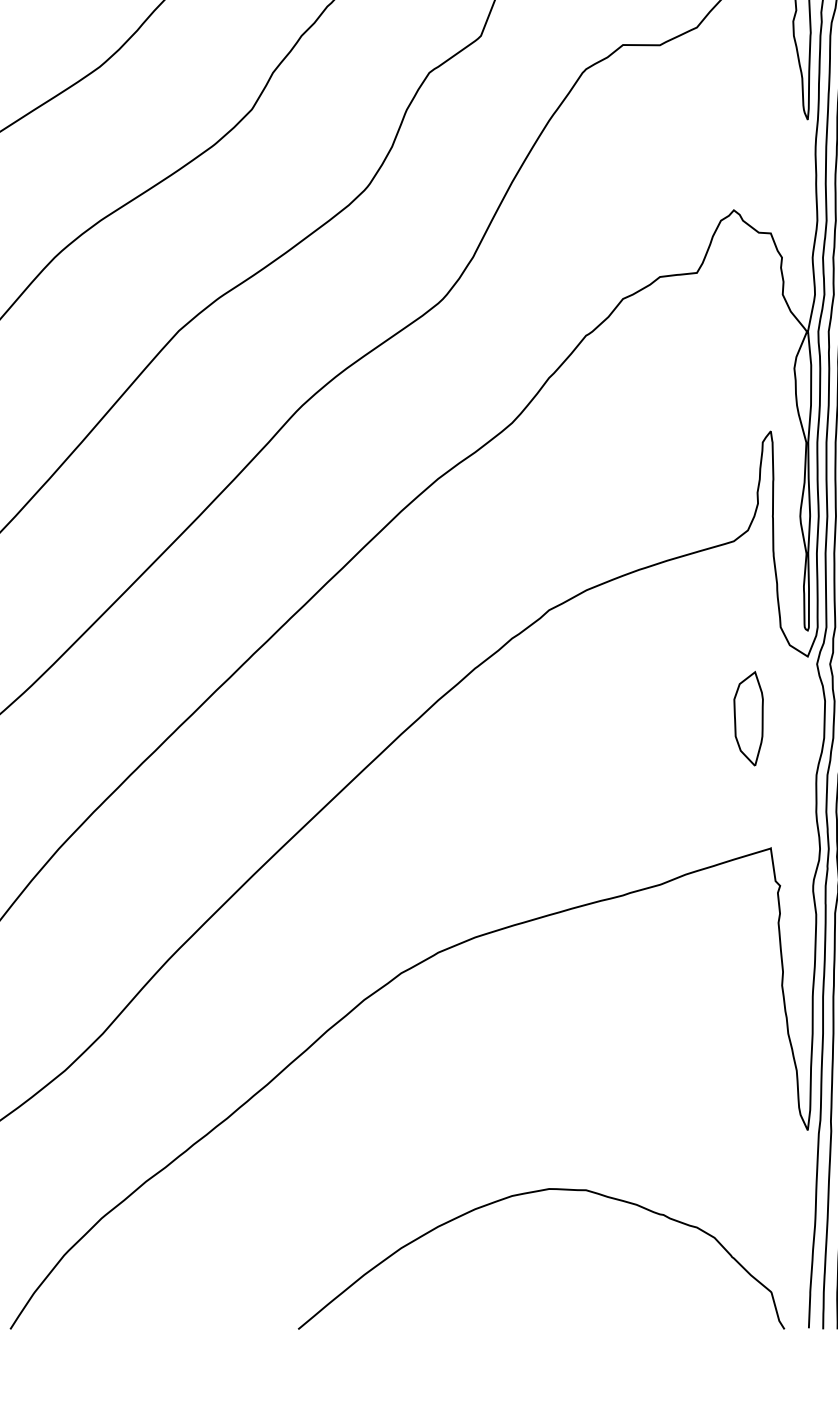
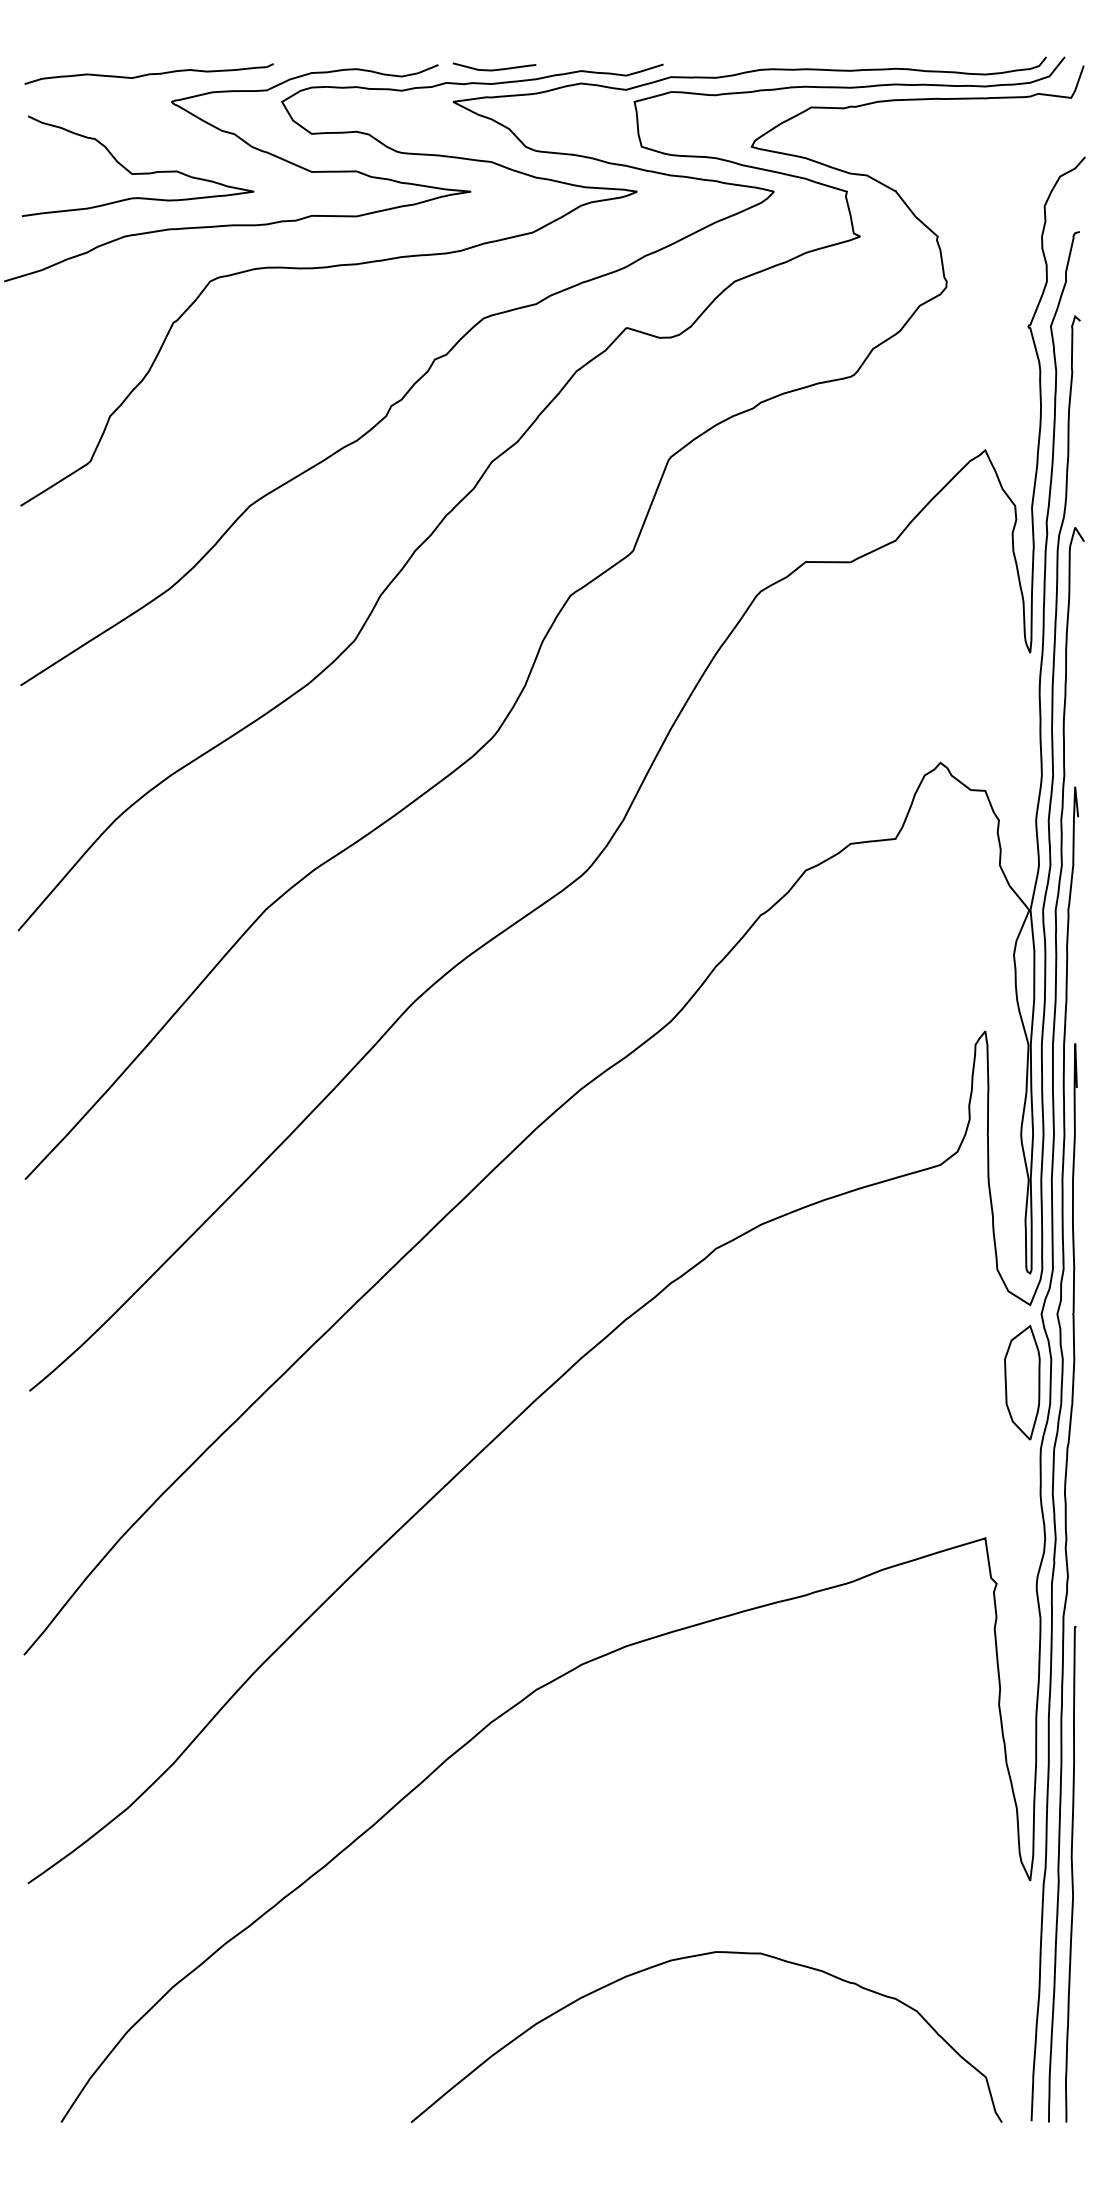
part: (748, 718) -> (1022, 1382), moved

